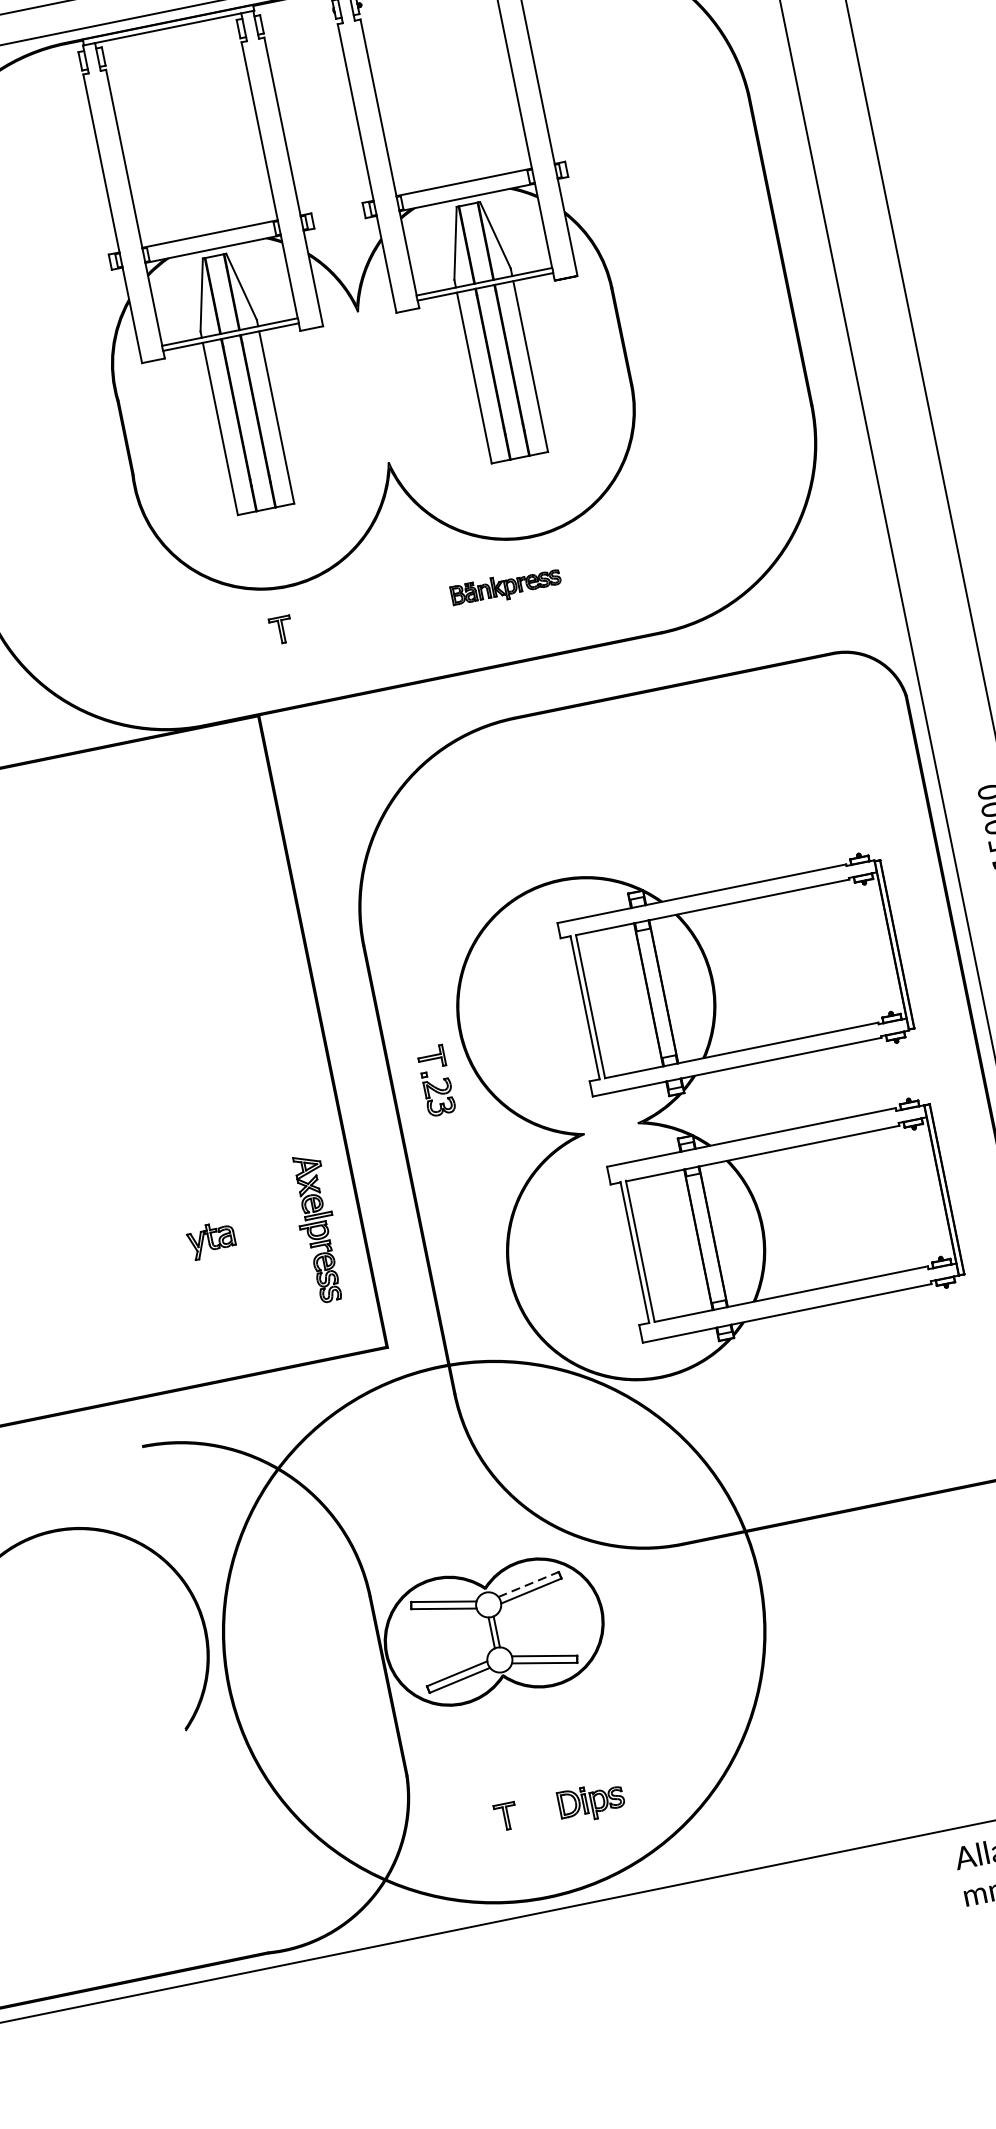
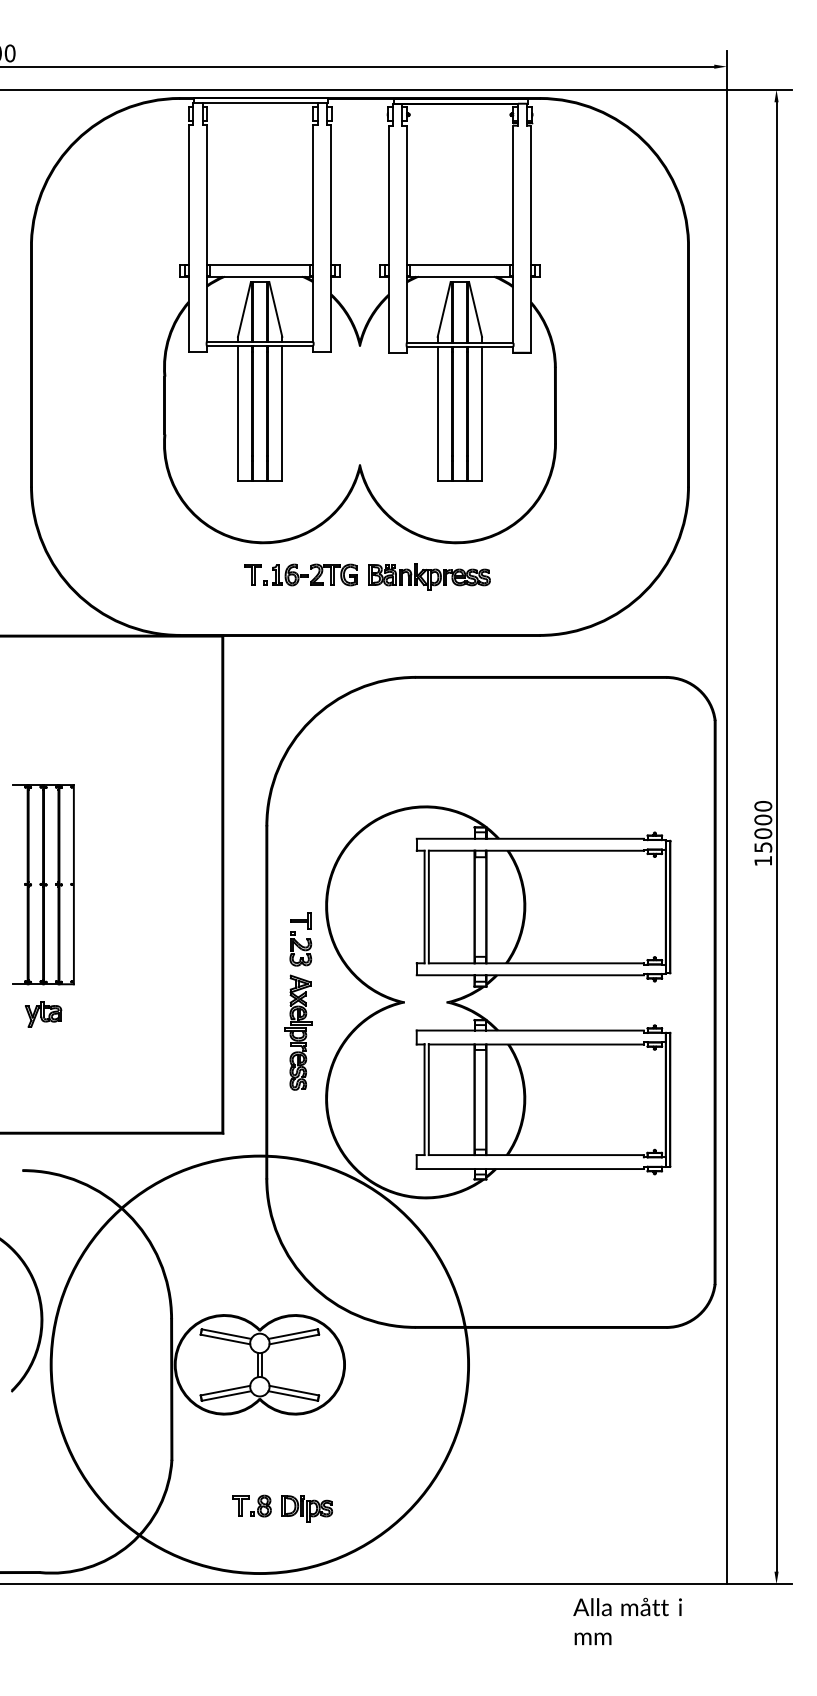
part: (505, 586) -> (429, 576), size x1.43
part: (354, 614) -> (310, 574), added
part: (95, 1077) -> (43, 884), added
part: (317, 1228) -> (298, 1032), moved
part: (211, 1240) -> (43, 1014), moved
line: (529, 1584) -> (293, 1334), dashed -> solid
part: (531, 1810) -> (260, 1505), added

